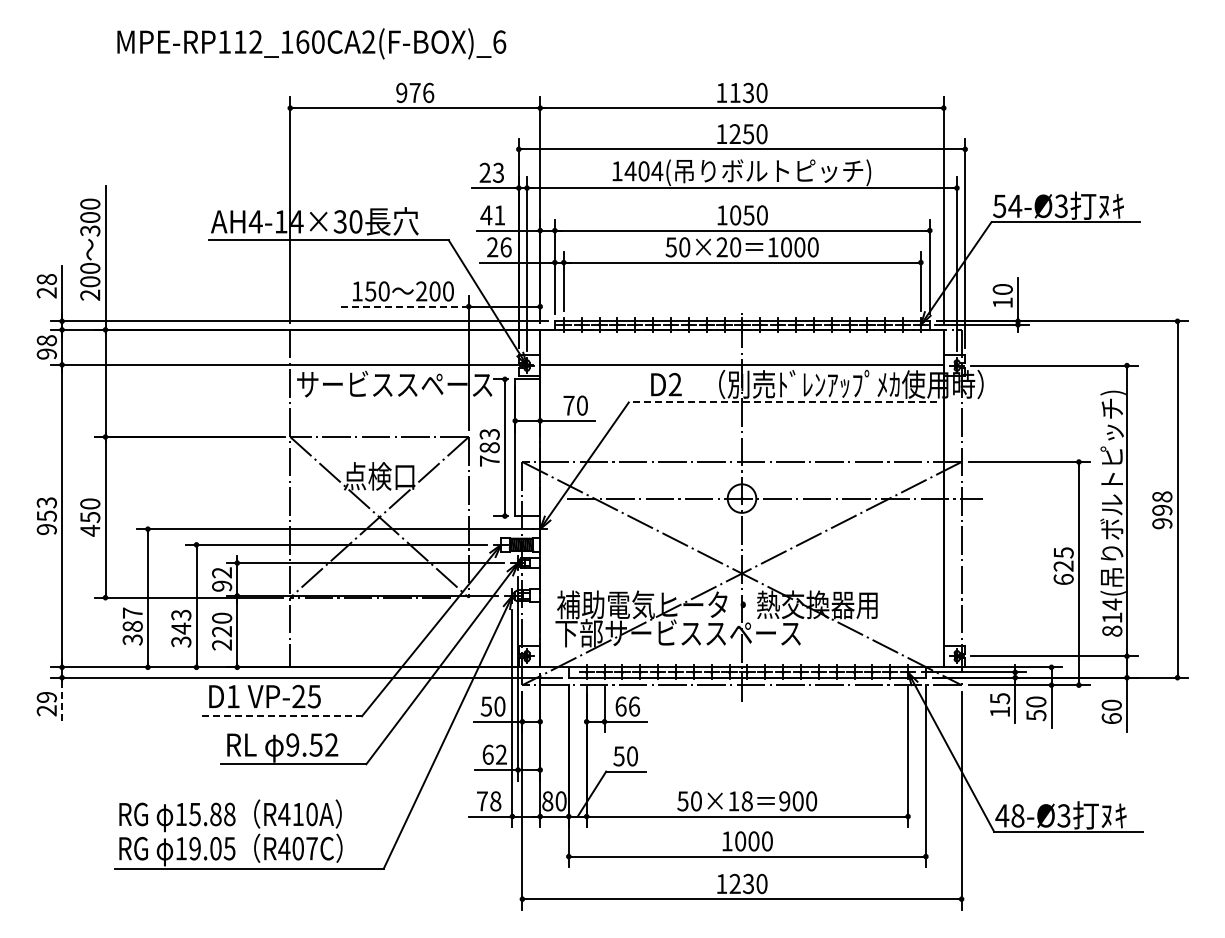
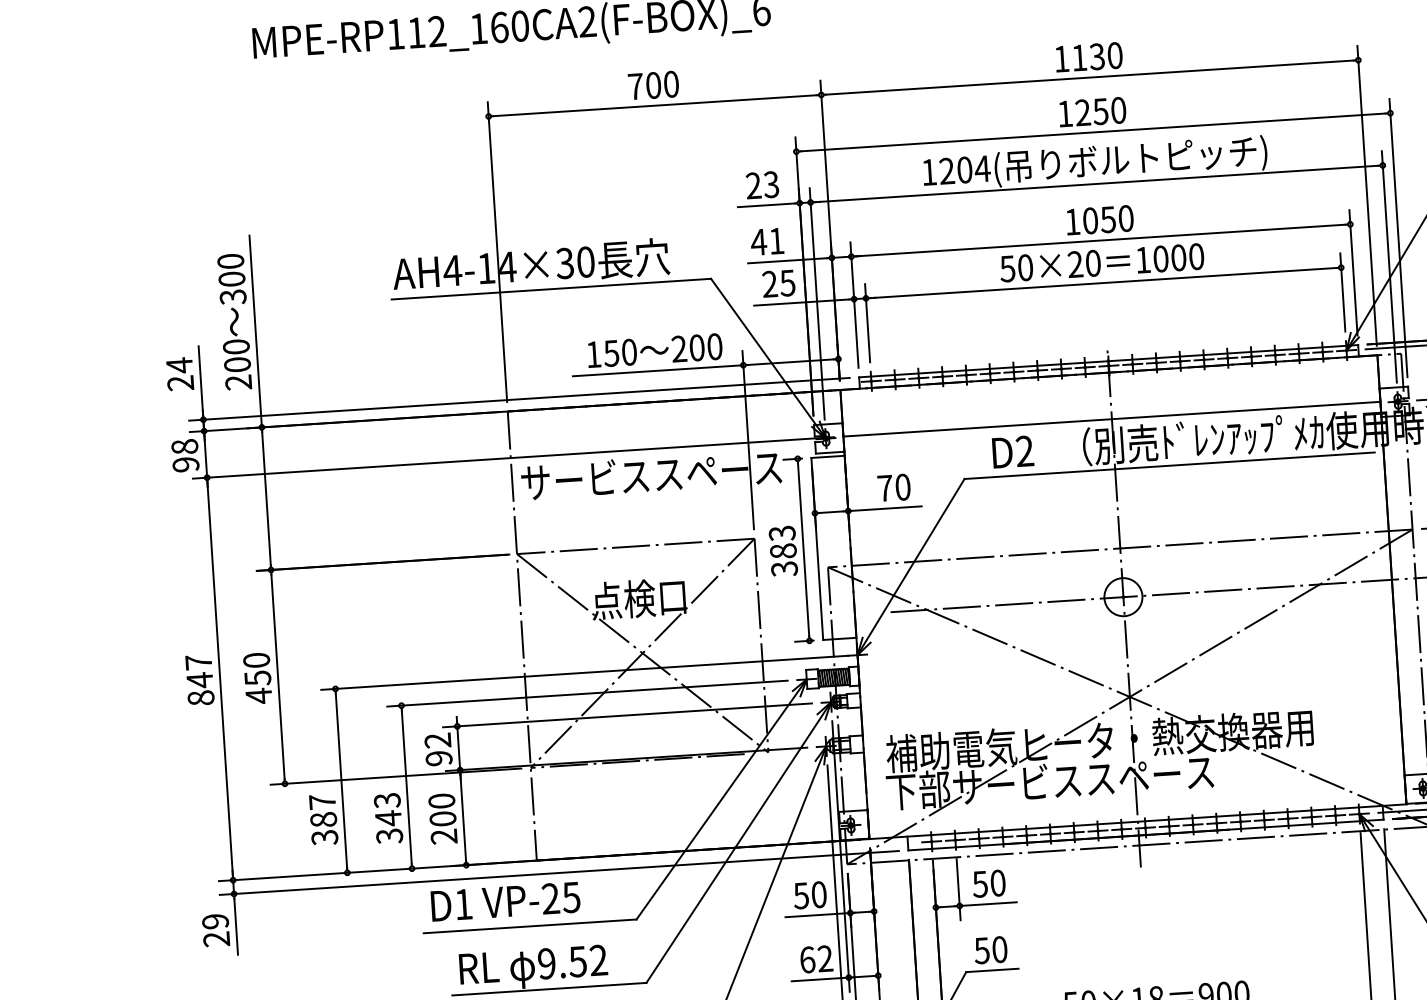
text: (415, 92) -> (653, 84), 976 -> 700
text: (630, 171) -> (946, 171), 1404( -> 1204(
text: (505, 247) -> (787, 283), 26 -> 25
text: (46, 279) -> (179, 365), 28 -> 24
line: (404, 306) -> (657, 370), dashed -> solid
line: (782, 402) -> (1169, 465), dashed -> solid
text: (489, 460) -> (784, 568), 783 -> 383
text: (46, 516) -> (199, 680), 953 -> 847
text: (222, 631) -> (443, 818), 220 -> 200
line: (62, 702) -> (236, 926), dashed -> solid
text: (627, 706) -> (988, 883), 66 -> 50
line: (282, 716) -> (530, 926), dashed -> solid

